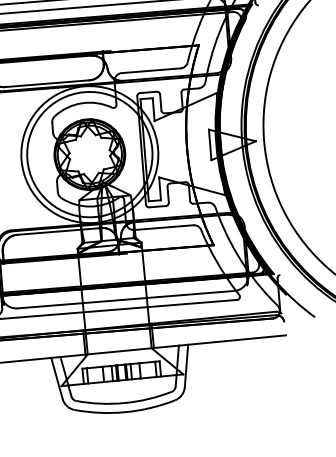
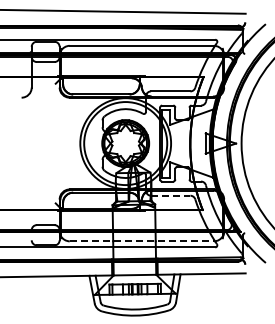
line: (163, 227) -> (170, 195), solid -> dashed
line: (126, 299) -> (142, 241), solid -> dashed

